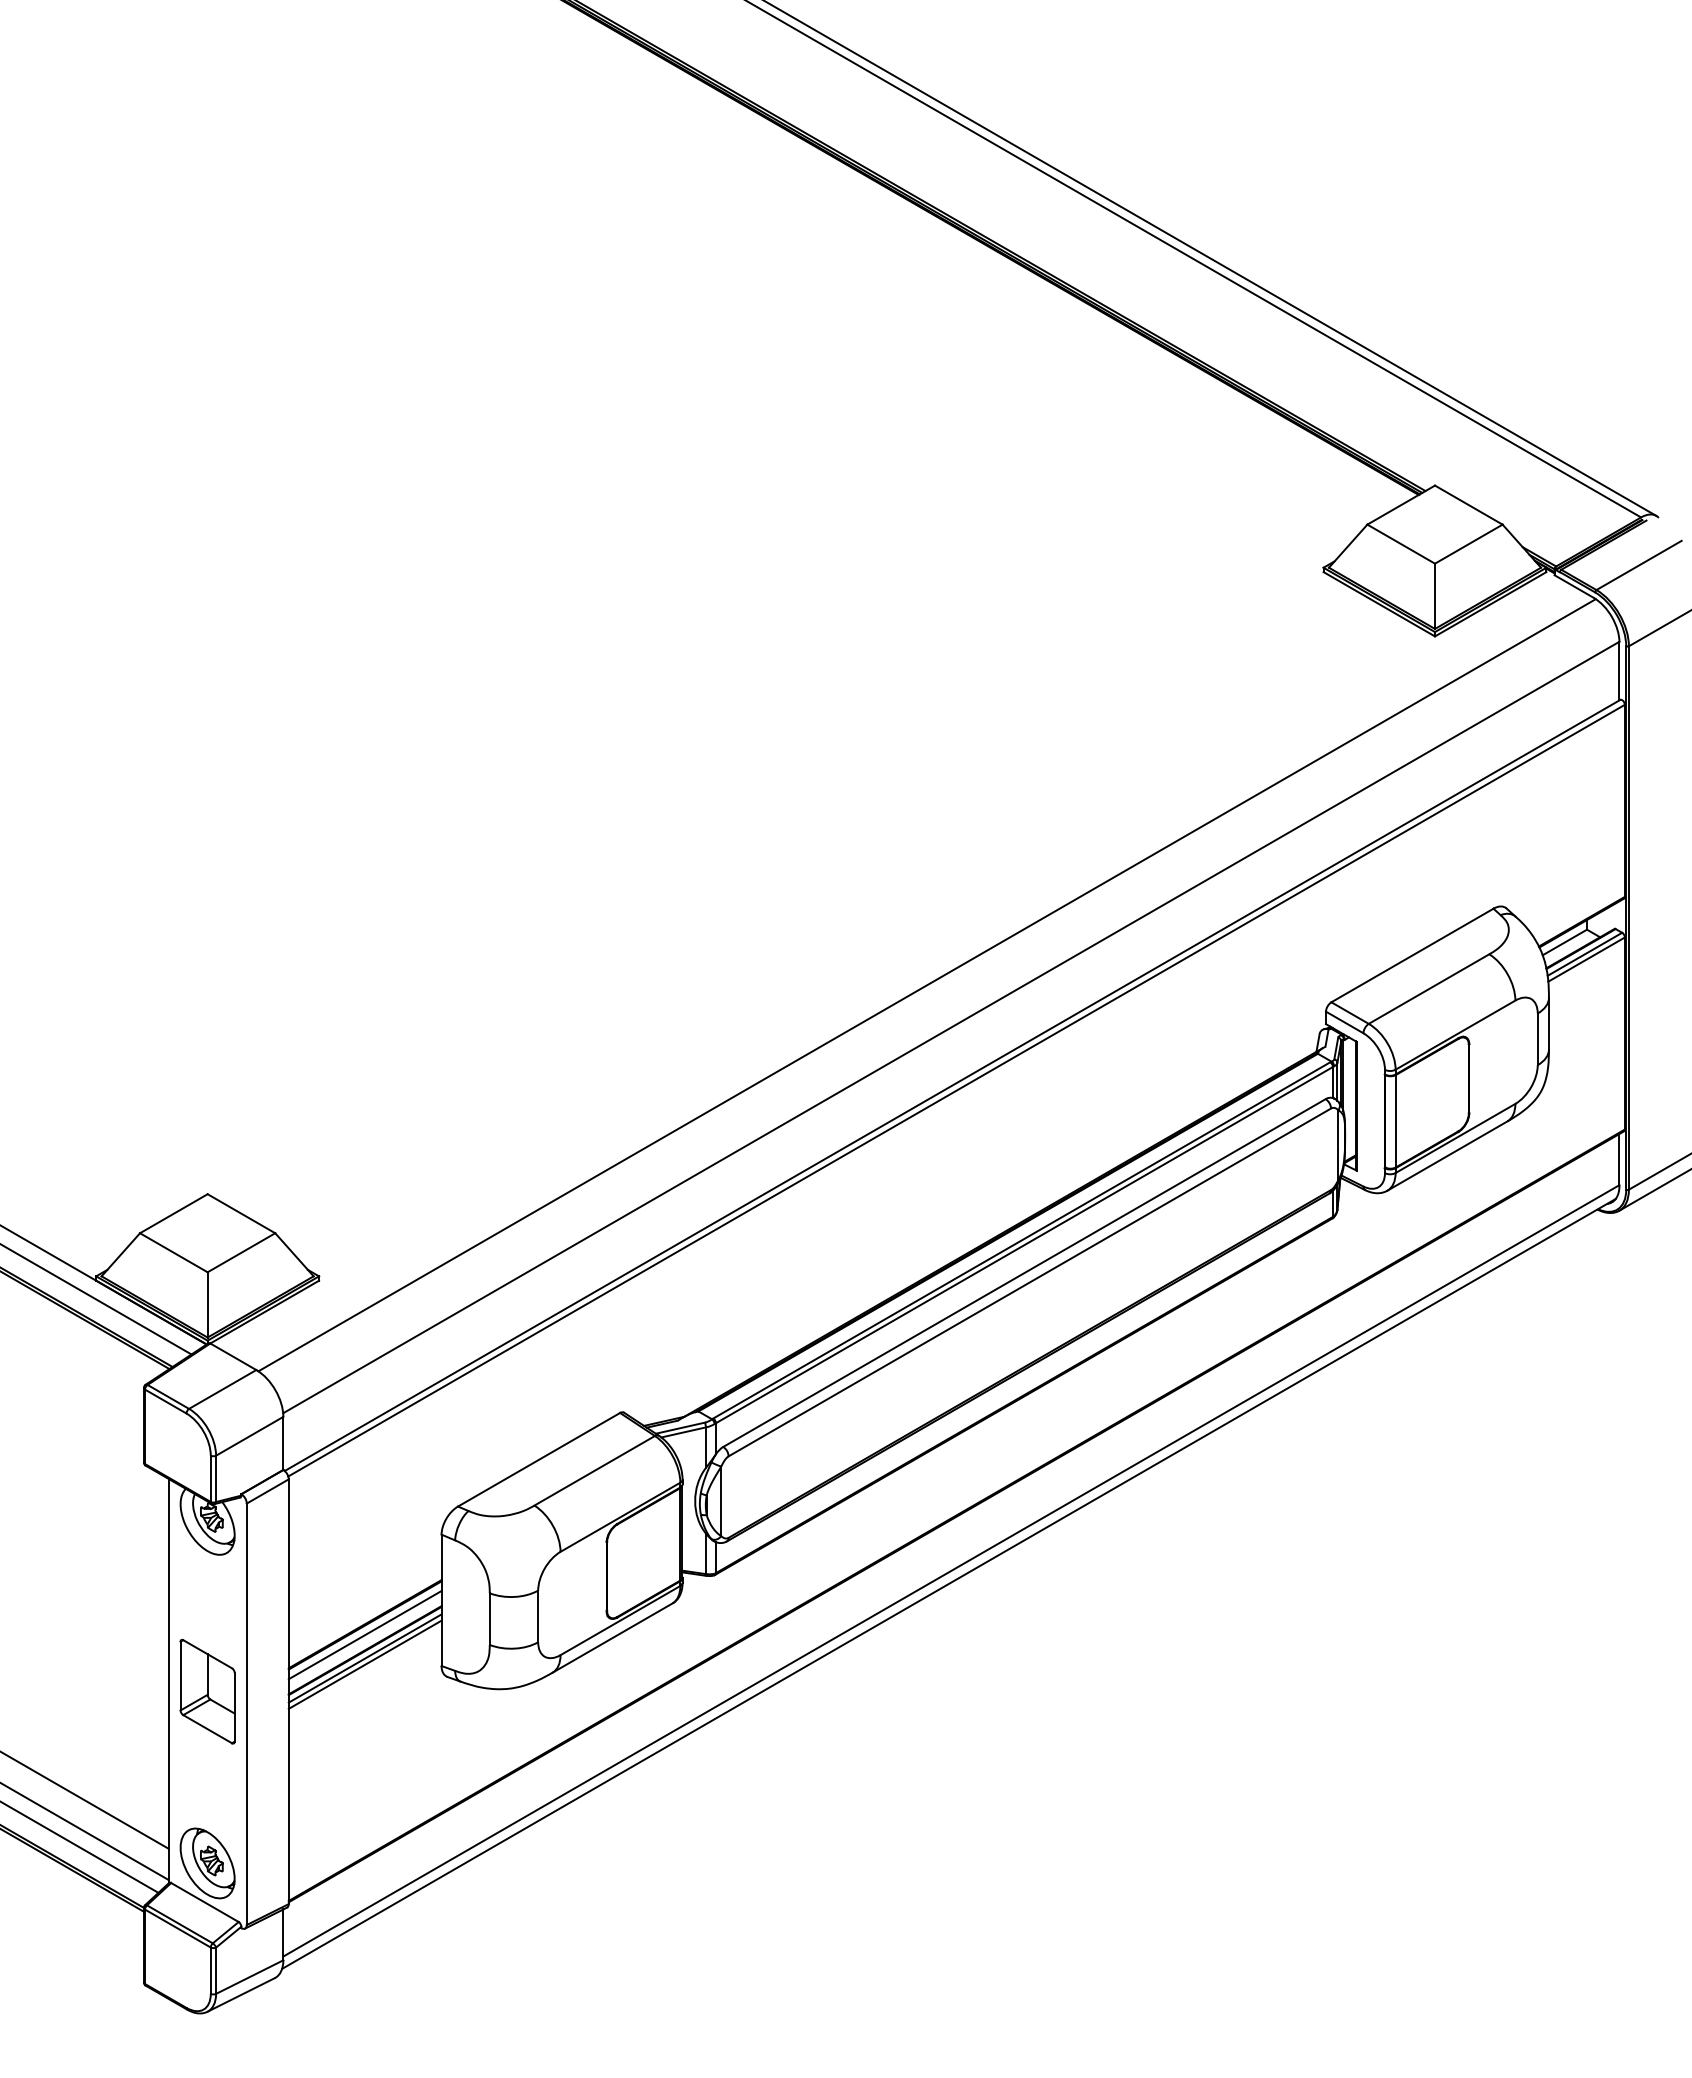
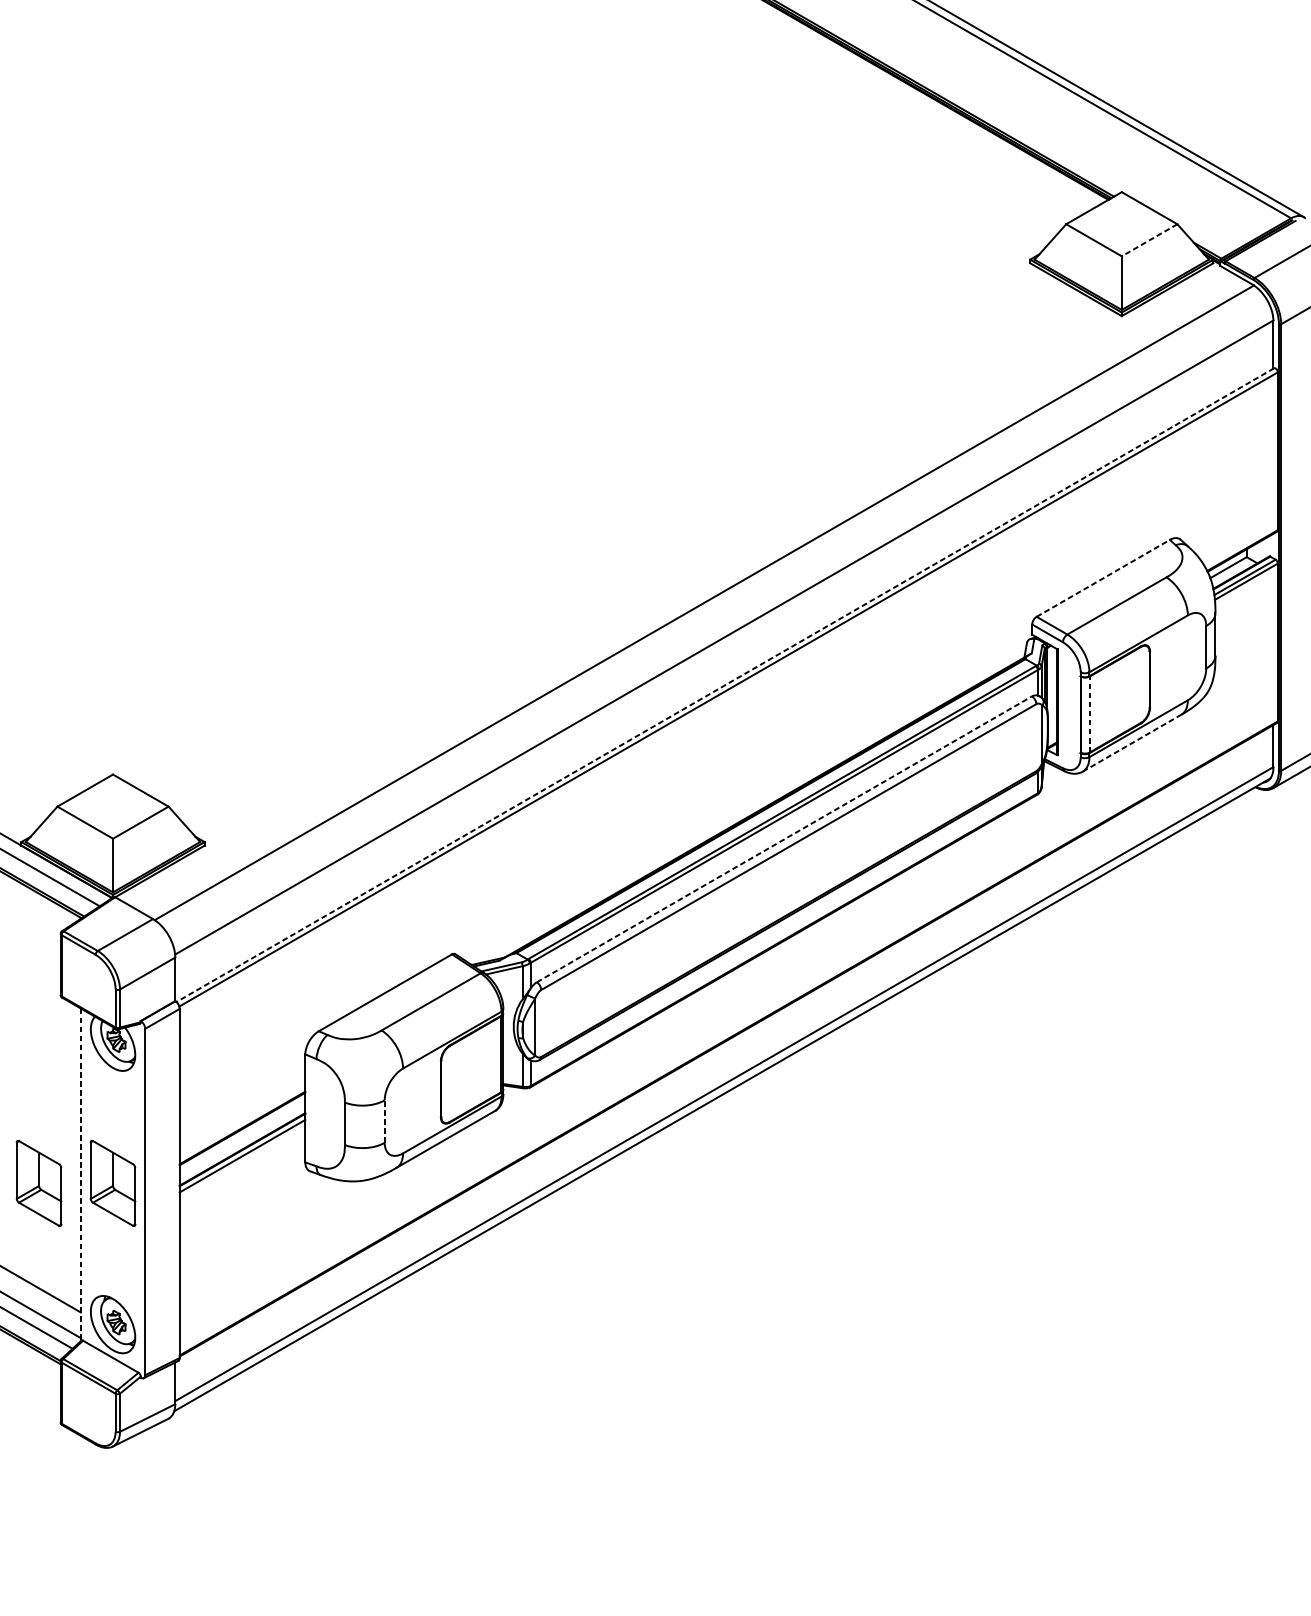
line: (1468, 544) -> (1149, 240), solid -> dashed
line: (1412, 955) -> (1103, 578), solid -> dashed
line: (952, 1085) -> (725, 685), solid -> dashed
line: (1395, 1120) -> (1089, 713), solid -> dashed
line: (1447, 1155) -> (1132, 742), solid -> dashed
line: (1024, 1273) -> (784, 839), solid -> dashed
line: (538, 1616) -> (384, 1121), solid -> dashed
line: (364, 1634) -> (241, 1136), removed
line: (364, 1664) -> (241, 1161), removed
line: (168, 1681) -> (80, 1175), solid -> dashed
part: (117, 1691) -> (38, 1183), added

